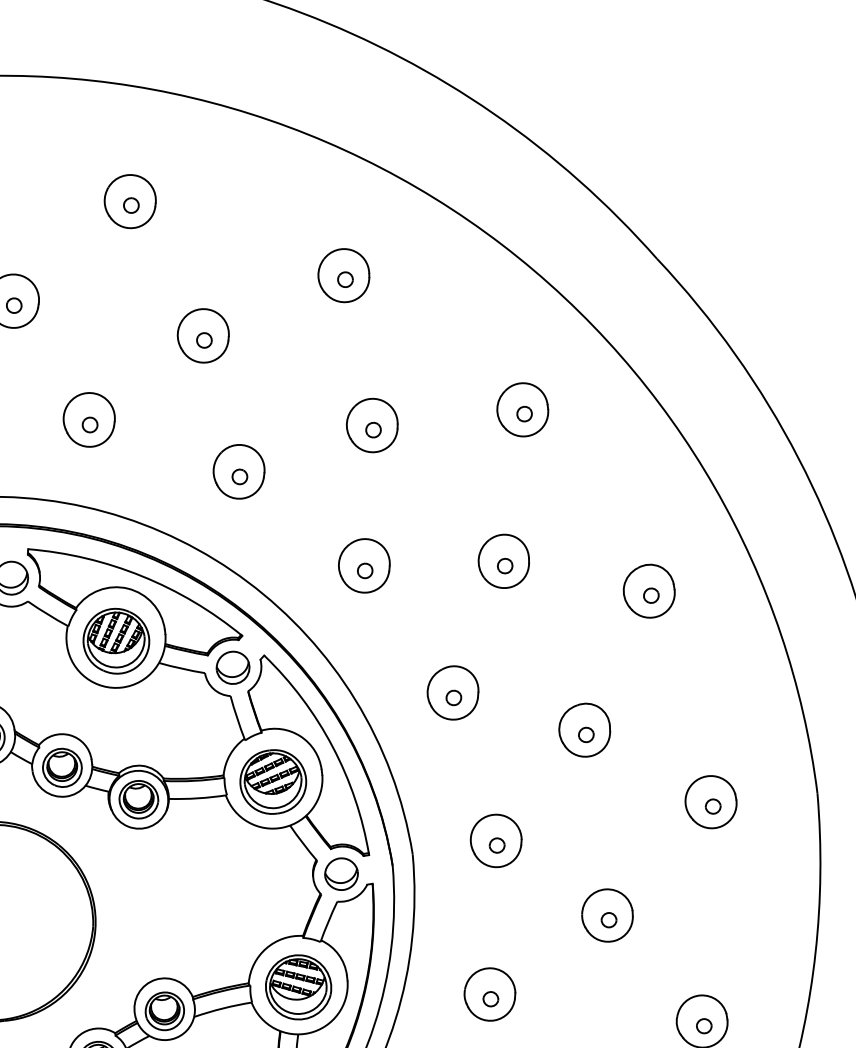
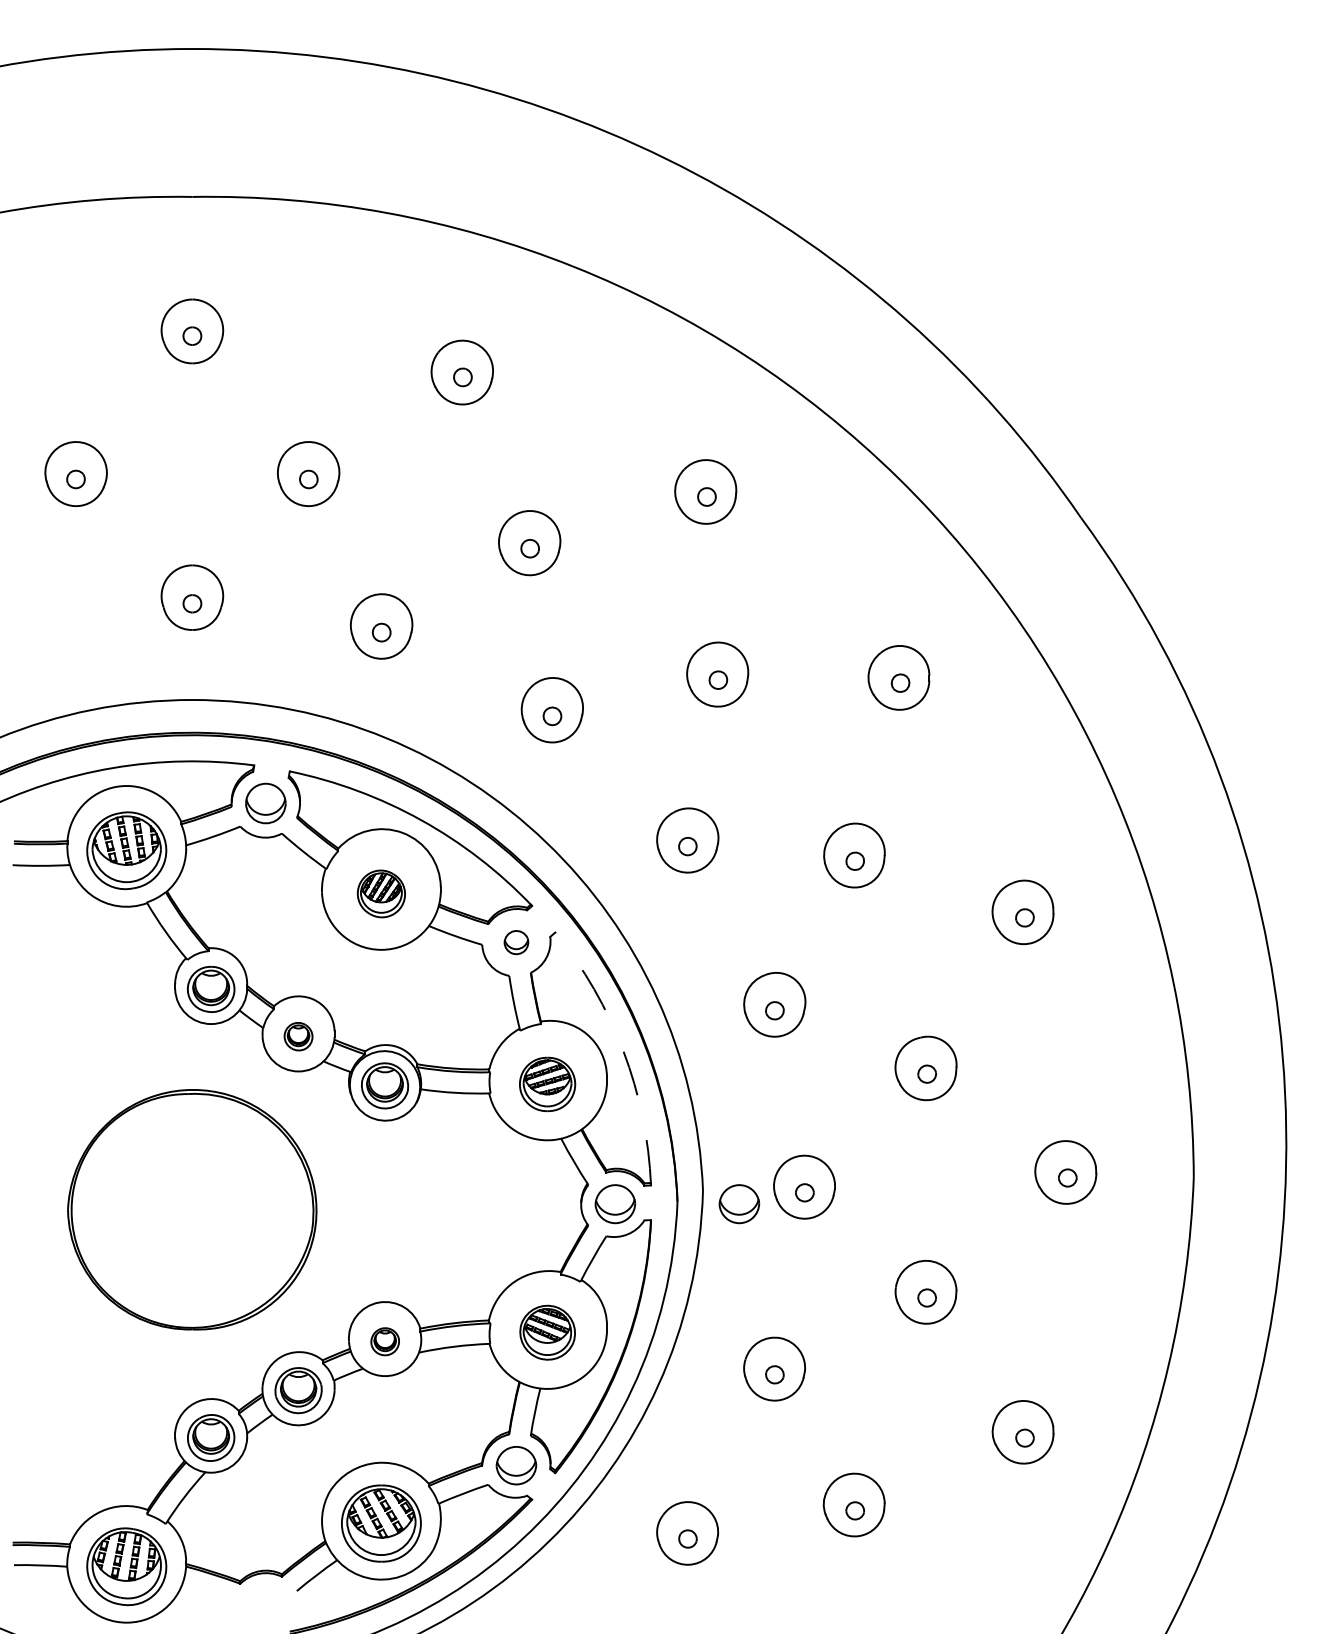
part: (116, 640) -> (381, 893), size x0.6
part: (233, 667) -> (516, 942), size x0.6
arc: (332, 747) -> (623, 1051), solid -> dashed
part: (62, 767) -> (298, 1036), size x0.6
part: (273, 782) -> (547, 1084), size x0.7
part: (444, 861) -> (739, 1204), added
part: (298, 987) -> (547, 1332), size x0.7
part: (165, 1011) -> (385, 1341), size x0.6

